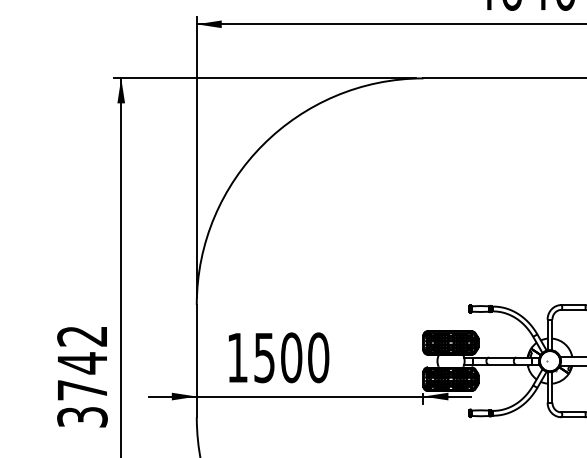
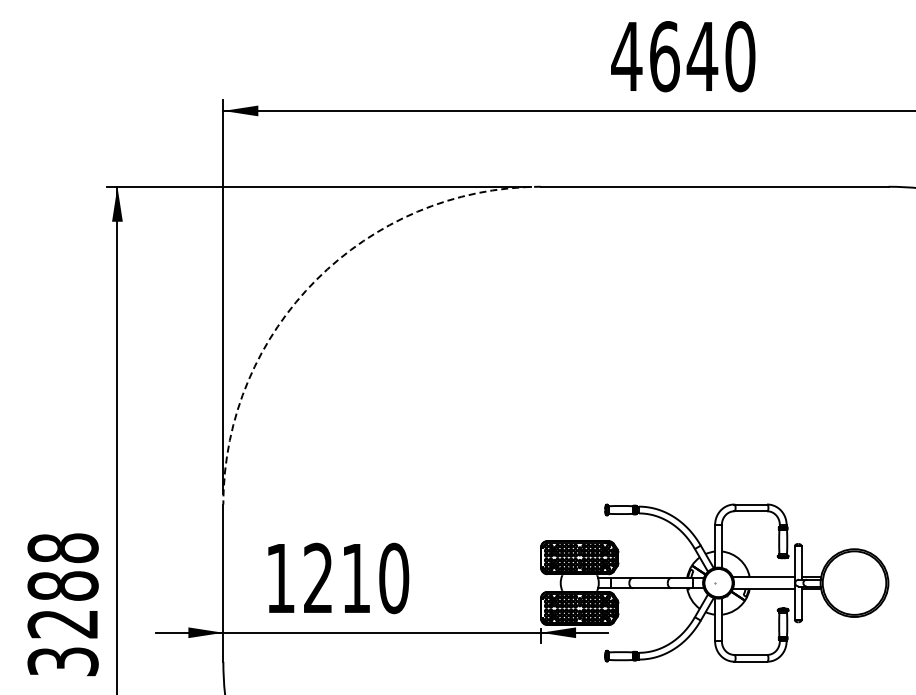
arc: (263, 144) -> (316, 279), solid -> dashed
text: (278, 357) -> (337, 578), 1500 -> 1210
text: (82, 362) -> (62, 585), 3742 -> 3288

